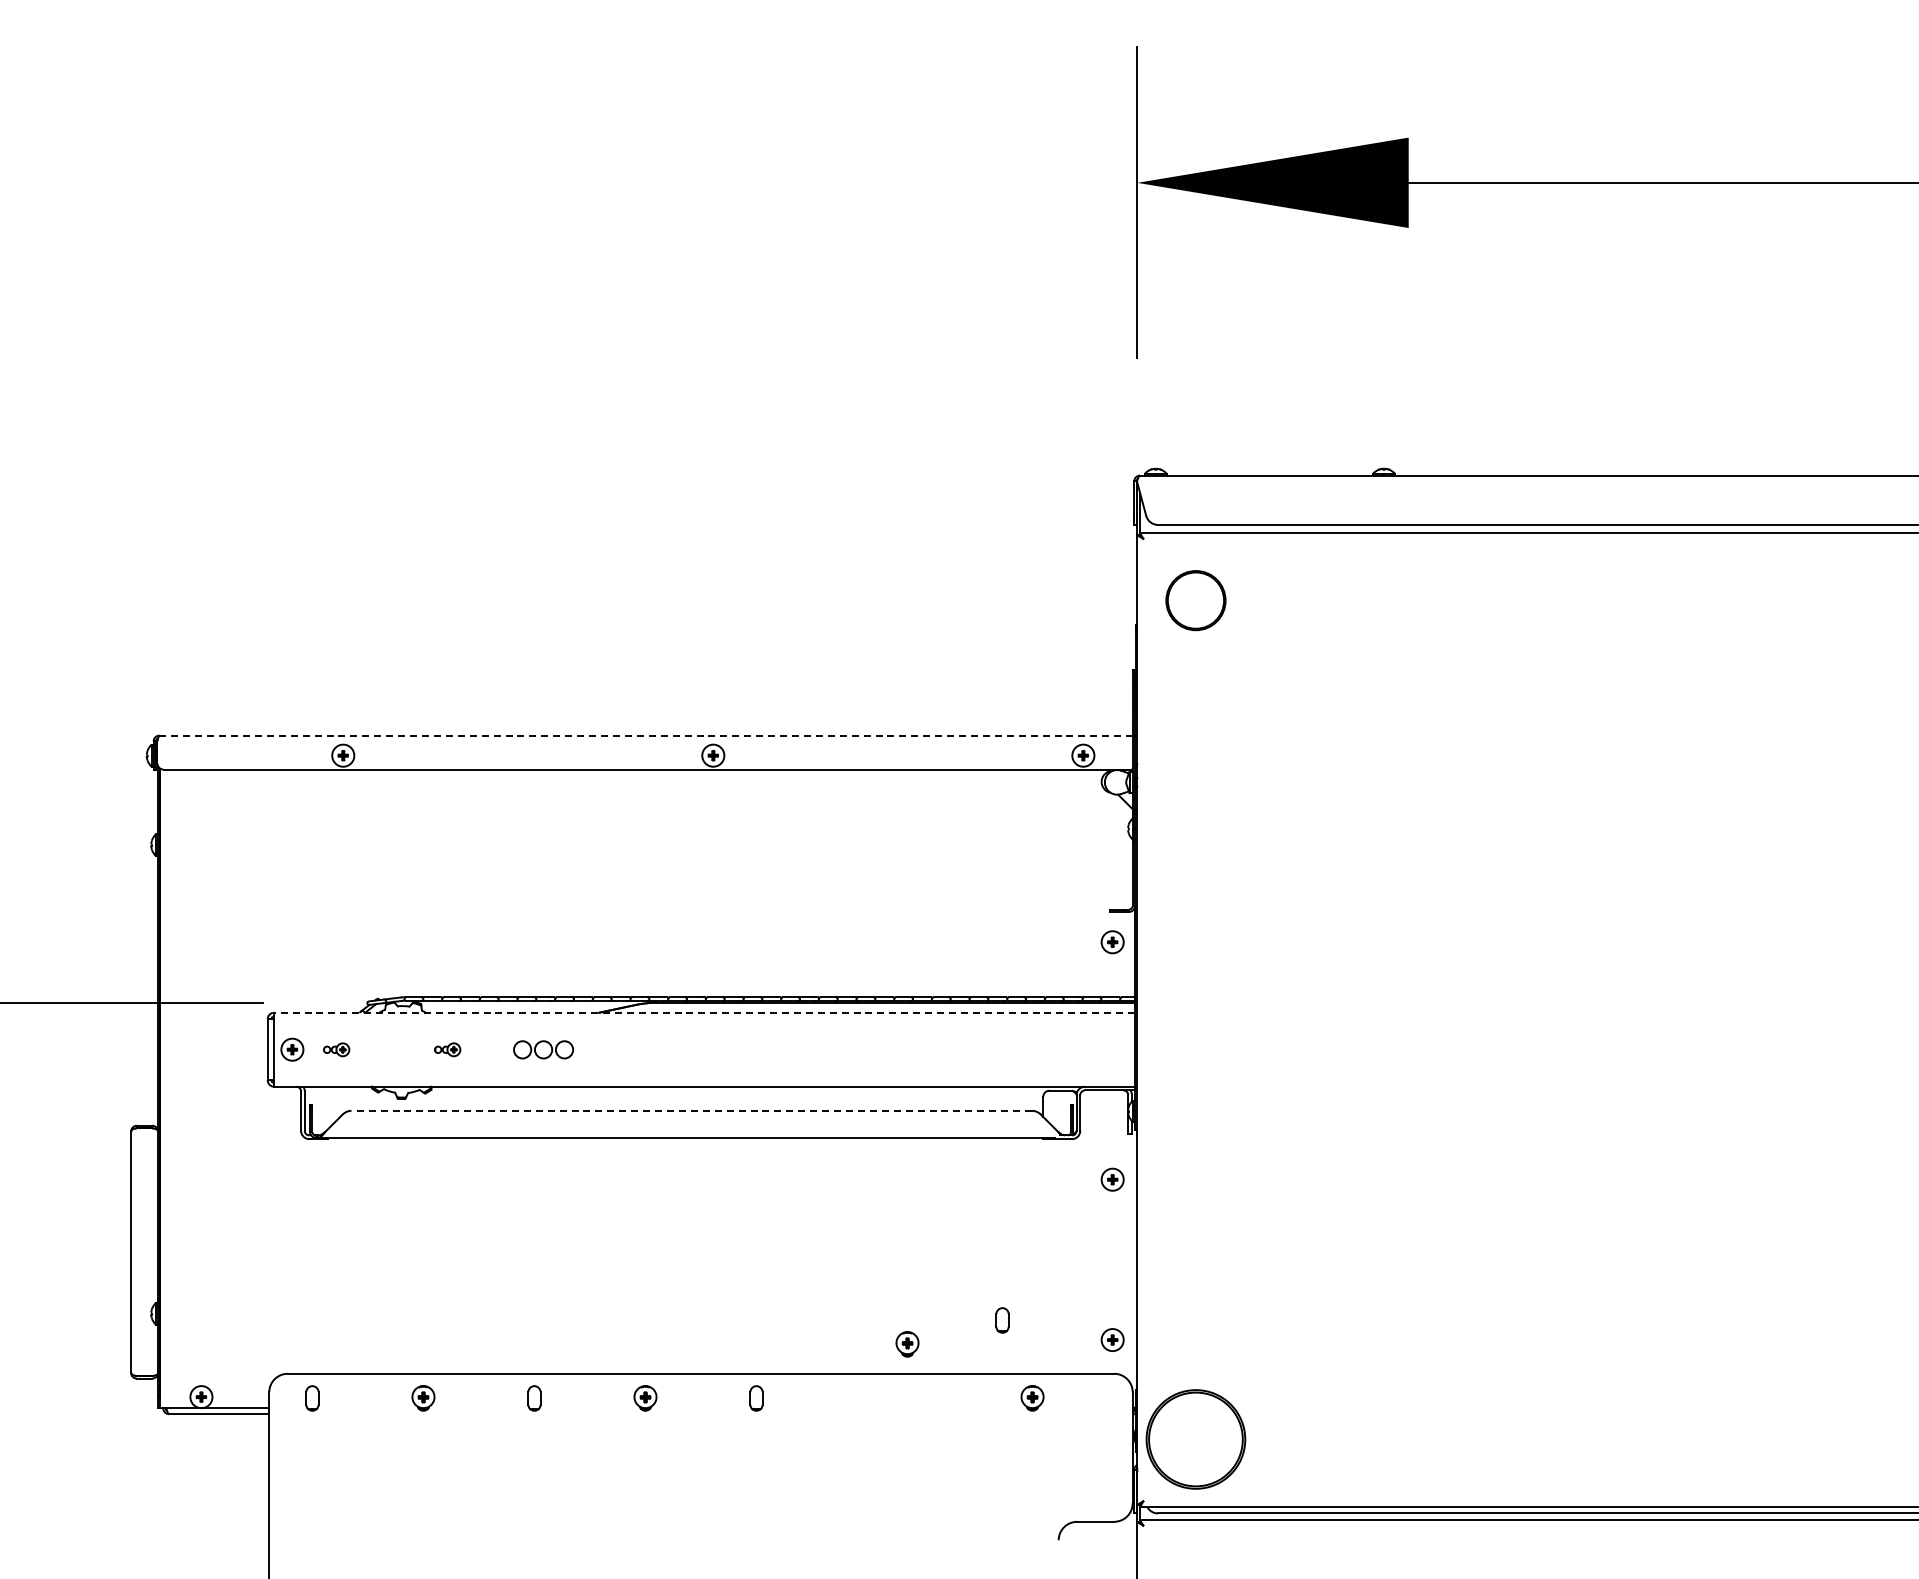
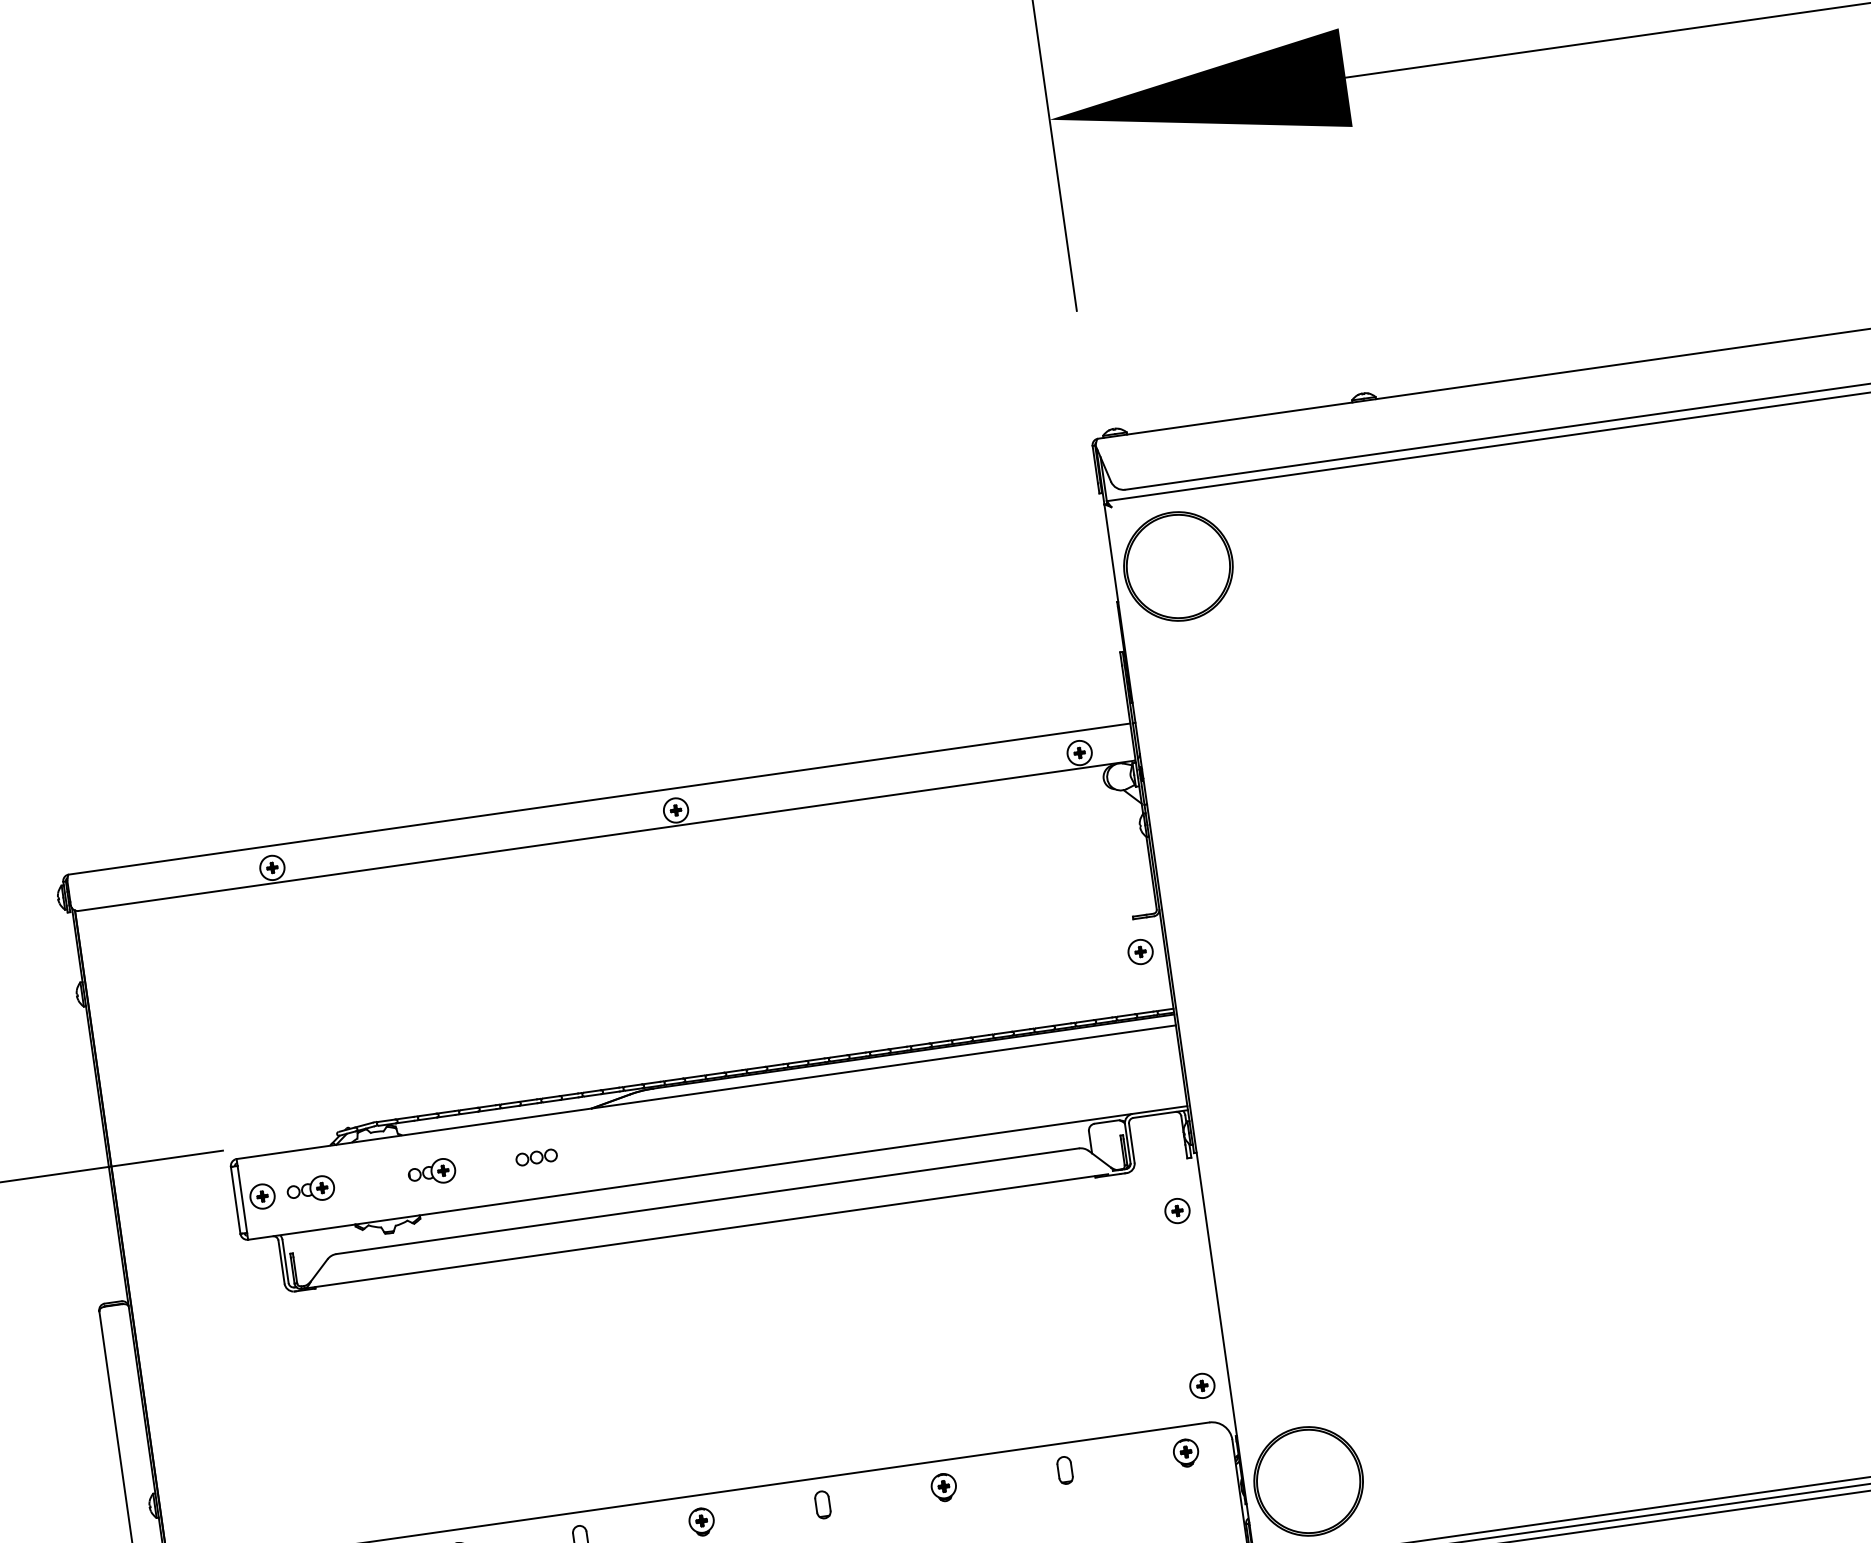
part: (1195, 600) -> (1177, 566), size x1.67
line: (646, 735) -> (600, 798), dashed -> solid
line: (704, 1012) -> (706, 1091), dashed -> solid
part: (336, 1049) -> (310, 1189), size x1.67
part: (447, 1049) -> (431, 1172), size x1.67
part: (543, 1049) -> (536, 1157), size x0.62
line: (691, 1110) -> (707, 1200), dashed -> solid
part: (1002, 1320) -> (1065, 1470), moved
part: (907, 1344) -> (944, 1487), moved
part: (1032, 1398) -> (1186, 1453), moved

